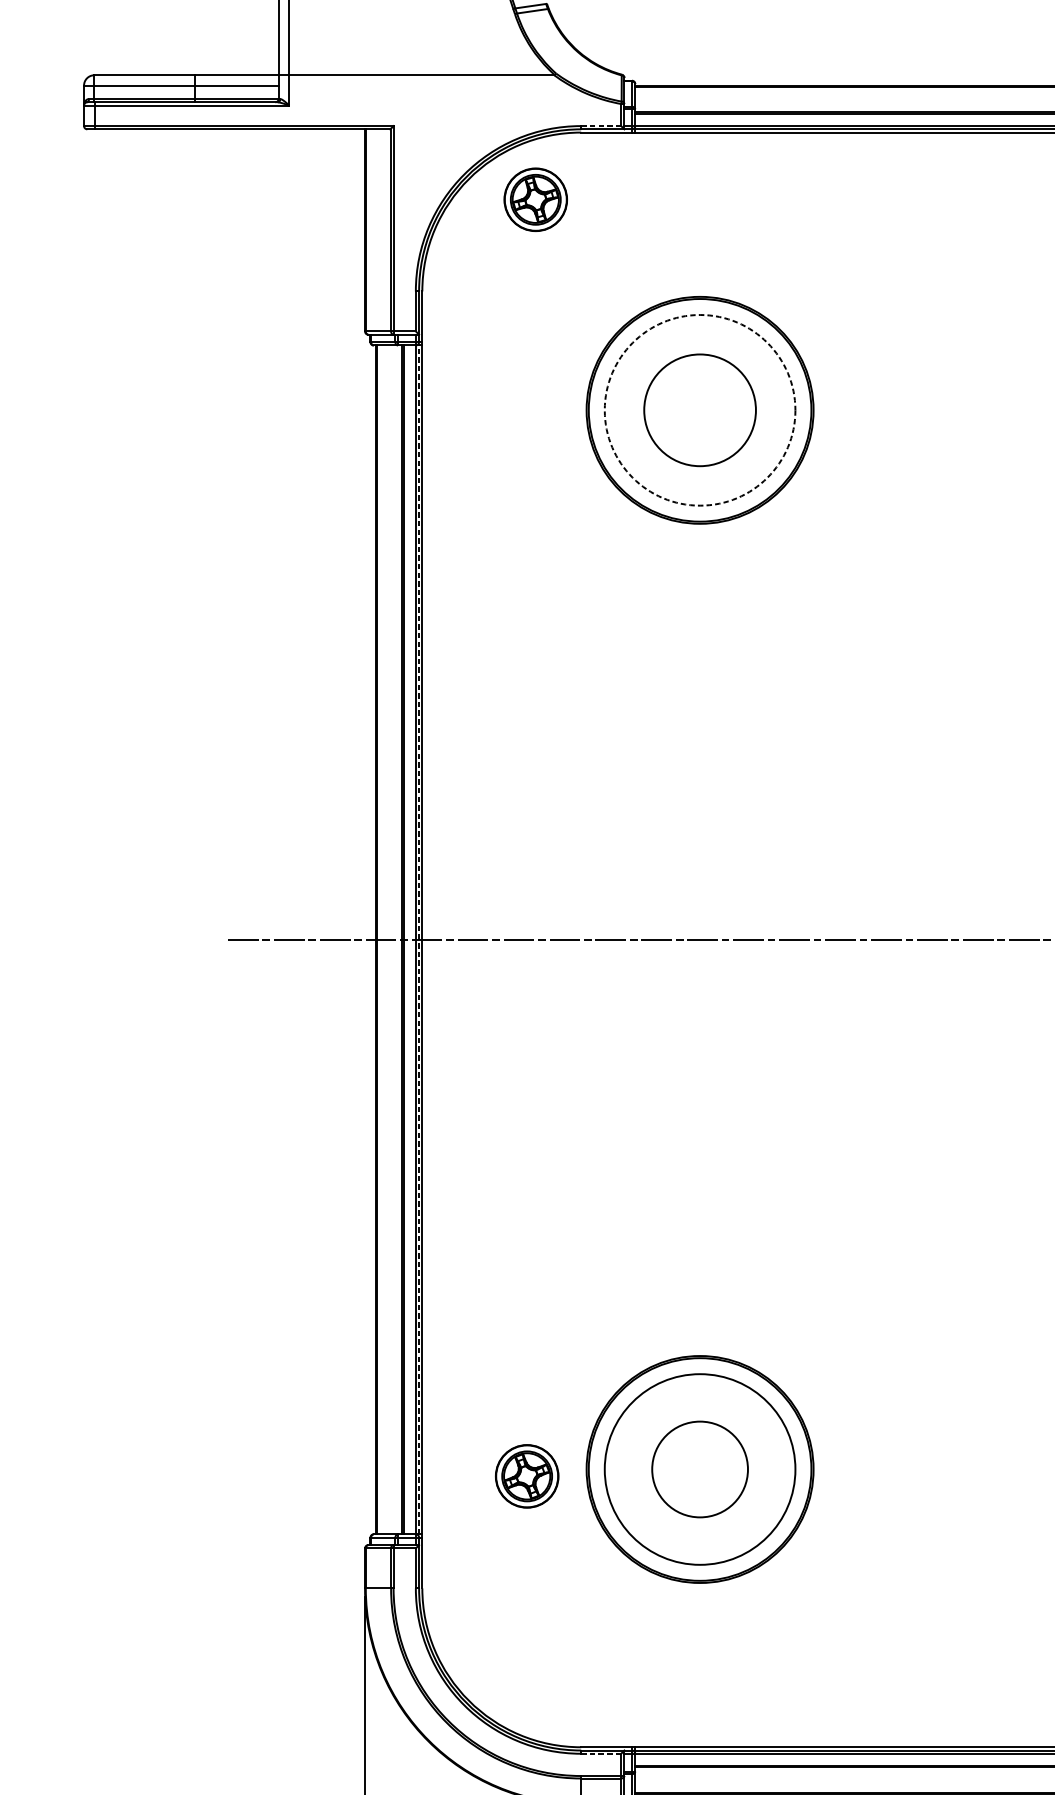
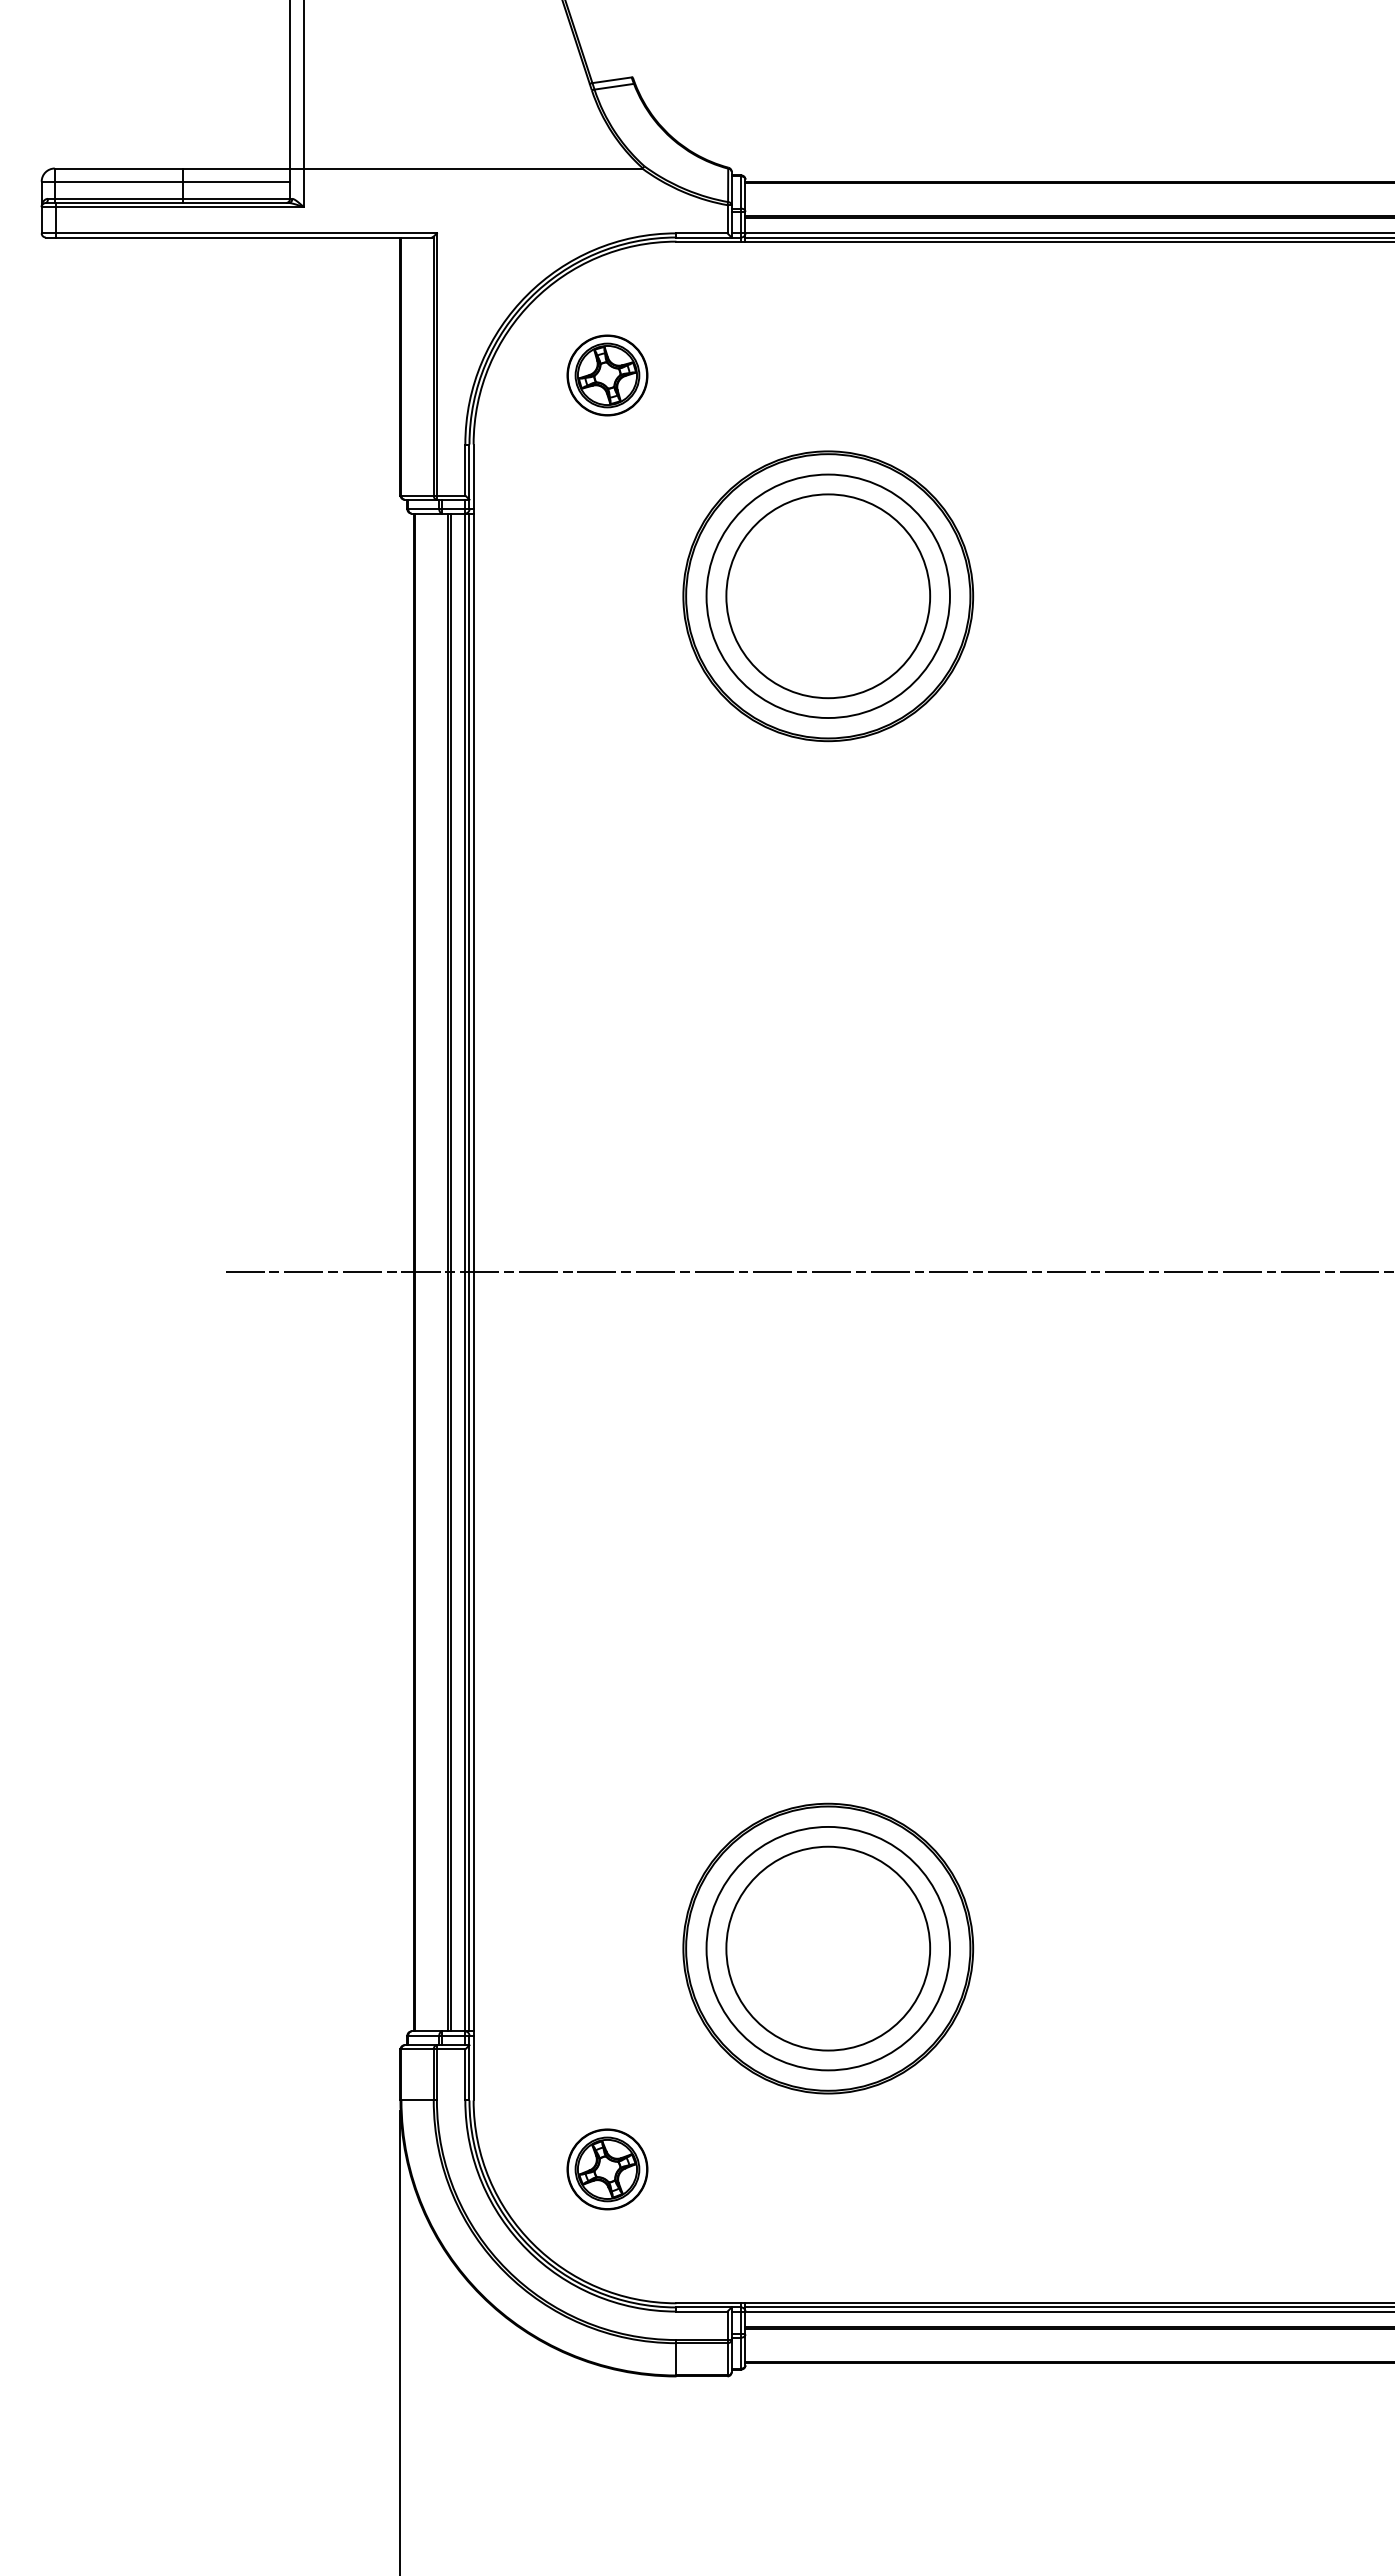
line: (601, 126) -> (702, 233), dashed -> solid
part: (535, 199) -> (607, 375), moved
circle: (700, 410) -> (828, 596), dashed -> solid
circle: (700, 410) -> (828, 596), size x1.43
line: (419, 939) -> (469, 1272), dashed -> solid
circle: (700, 1469) -> (828, 1948), size x1.67
part: (527, 1476) -> (607, 2169), moved
line: (601, 1753) -> (702, 2311), dashed -> solid

